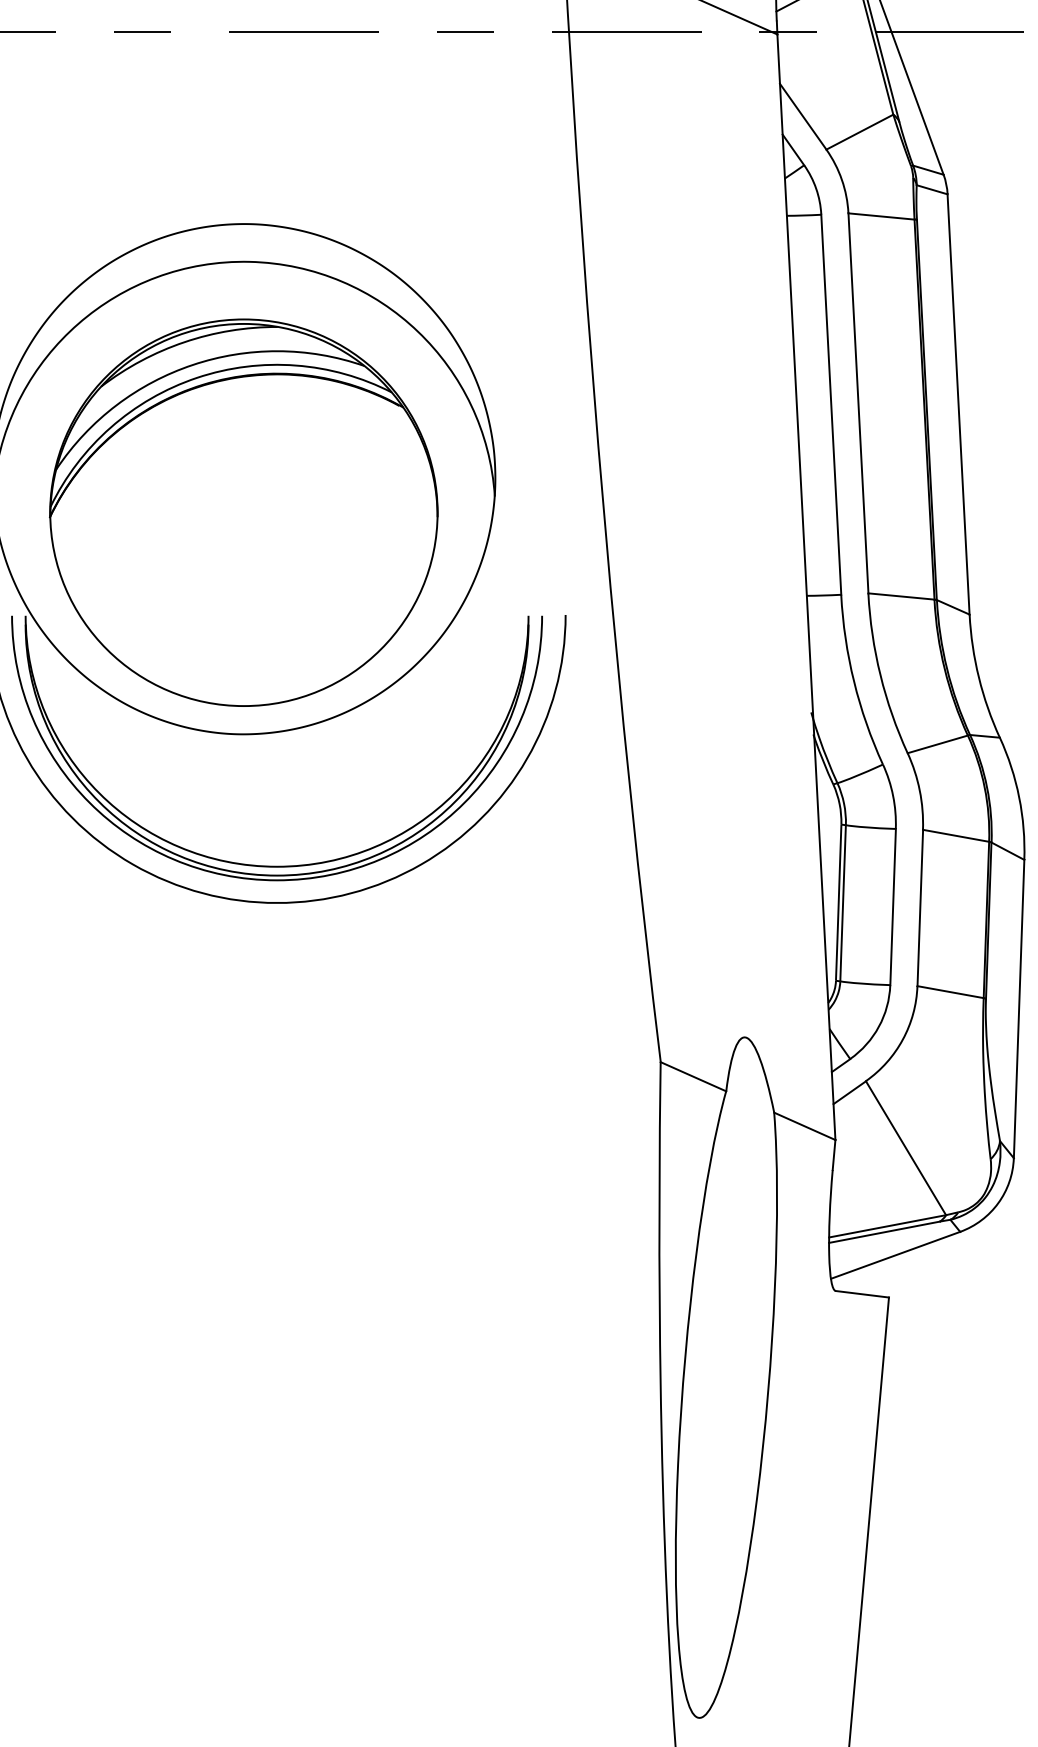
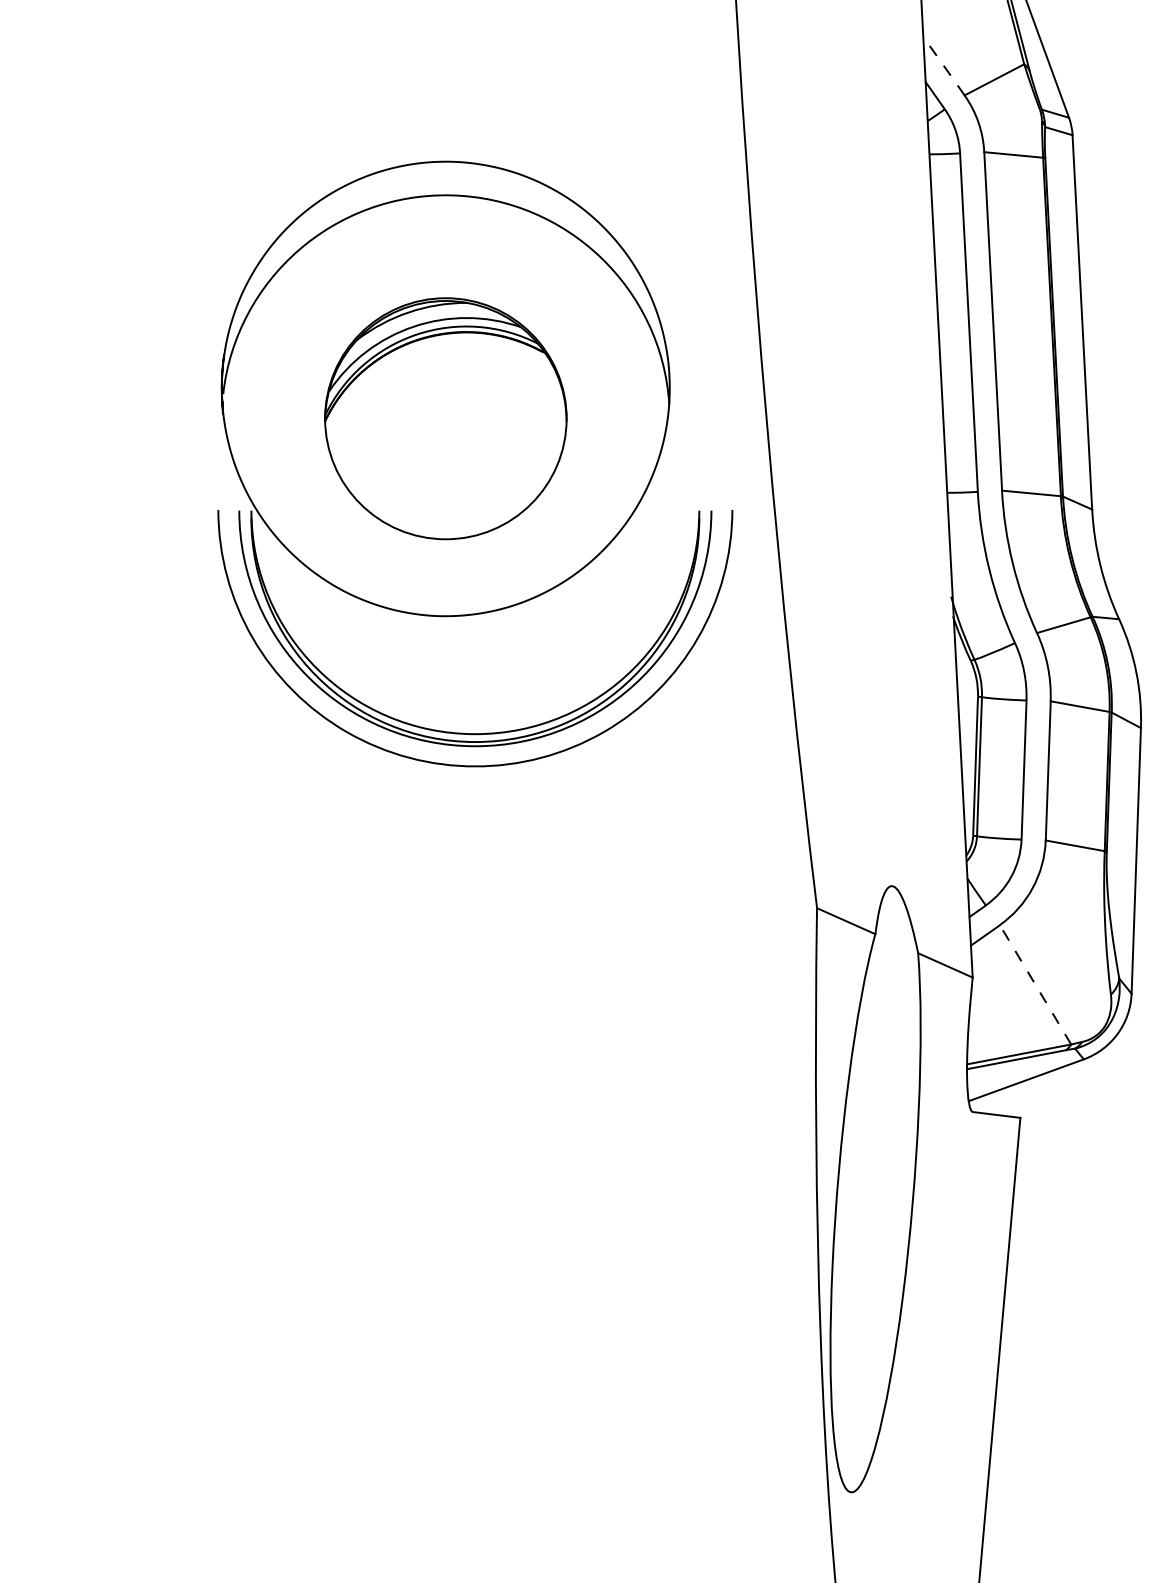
line: (802, 117) -> (943, 66), solid -> dashed
part: (243, 512) -> (445, 418), size x0.7
line: (905, 1147) -> (1035, 984), solid -> dashed

